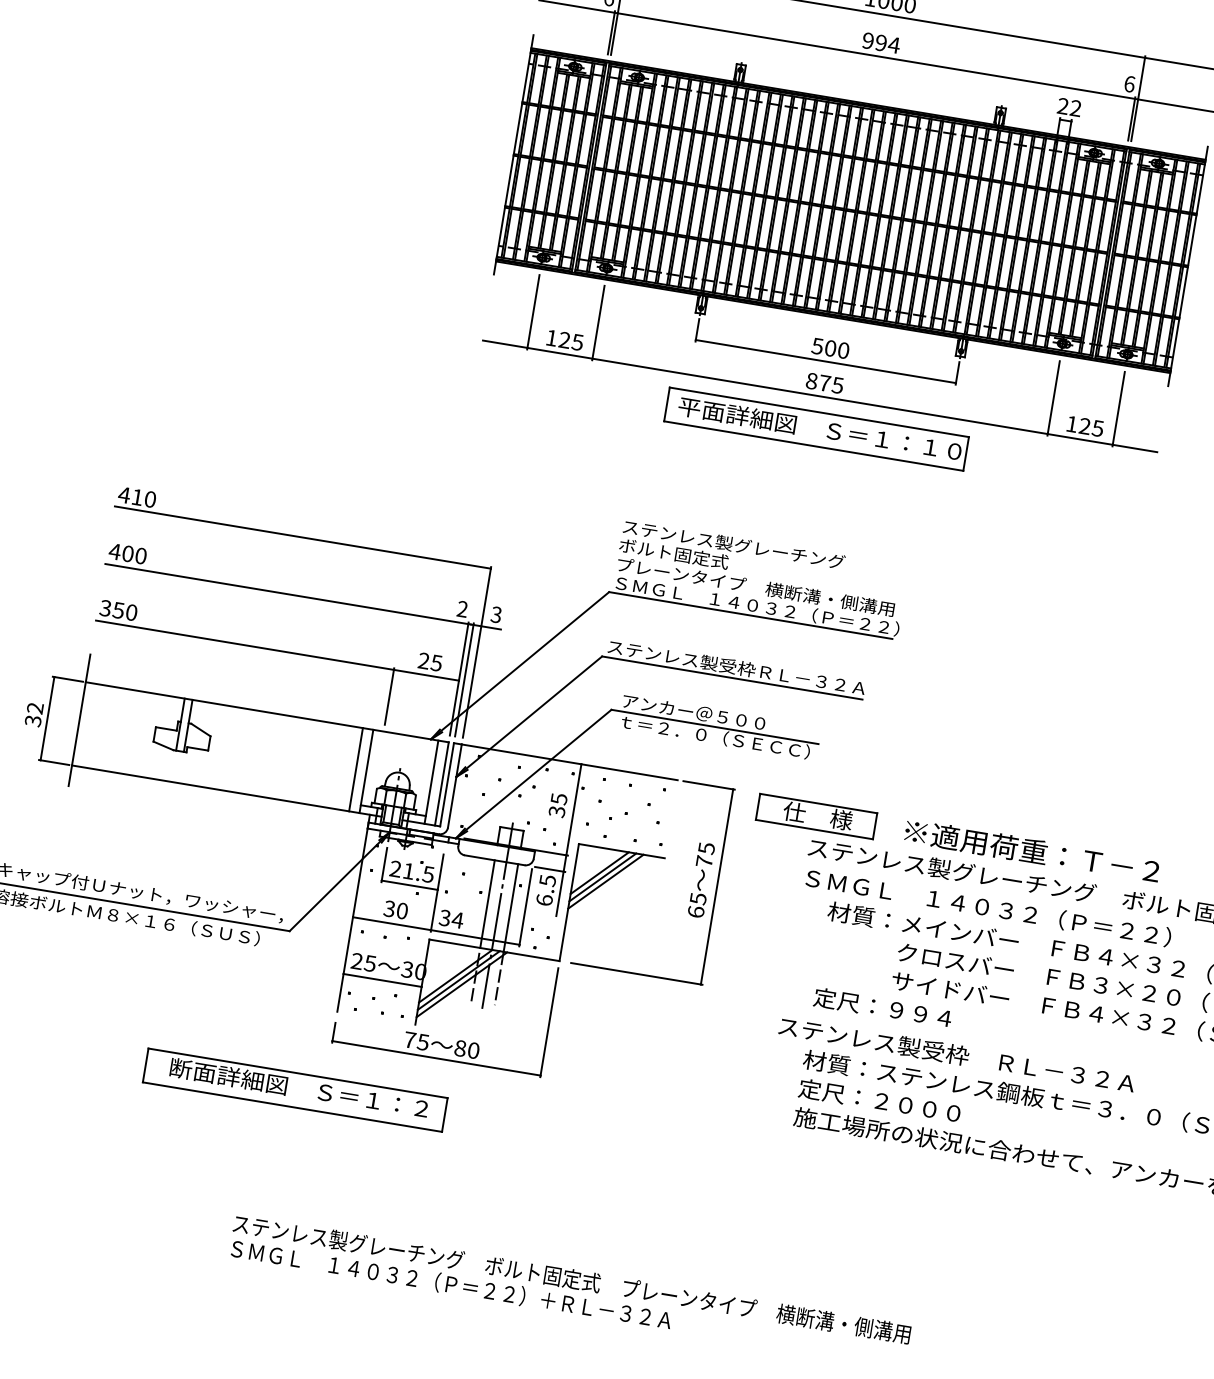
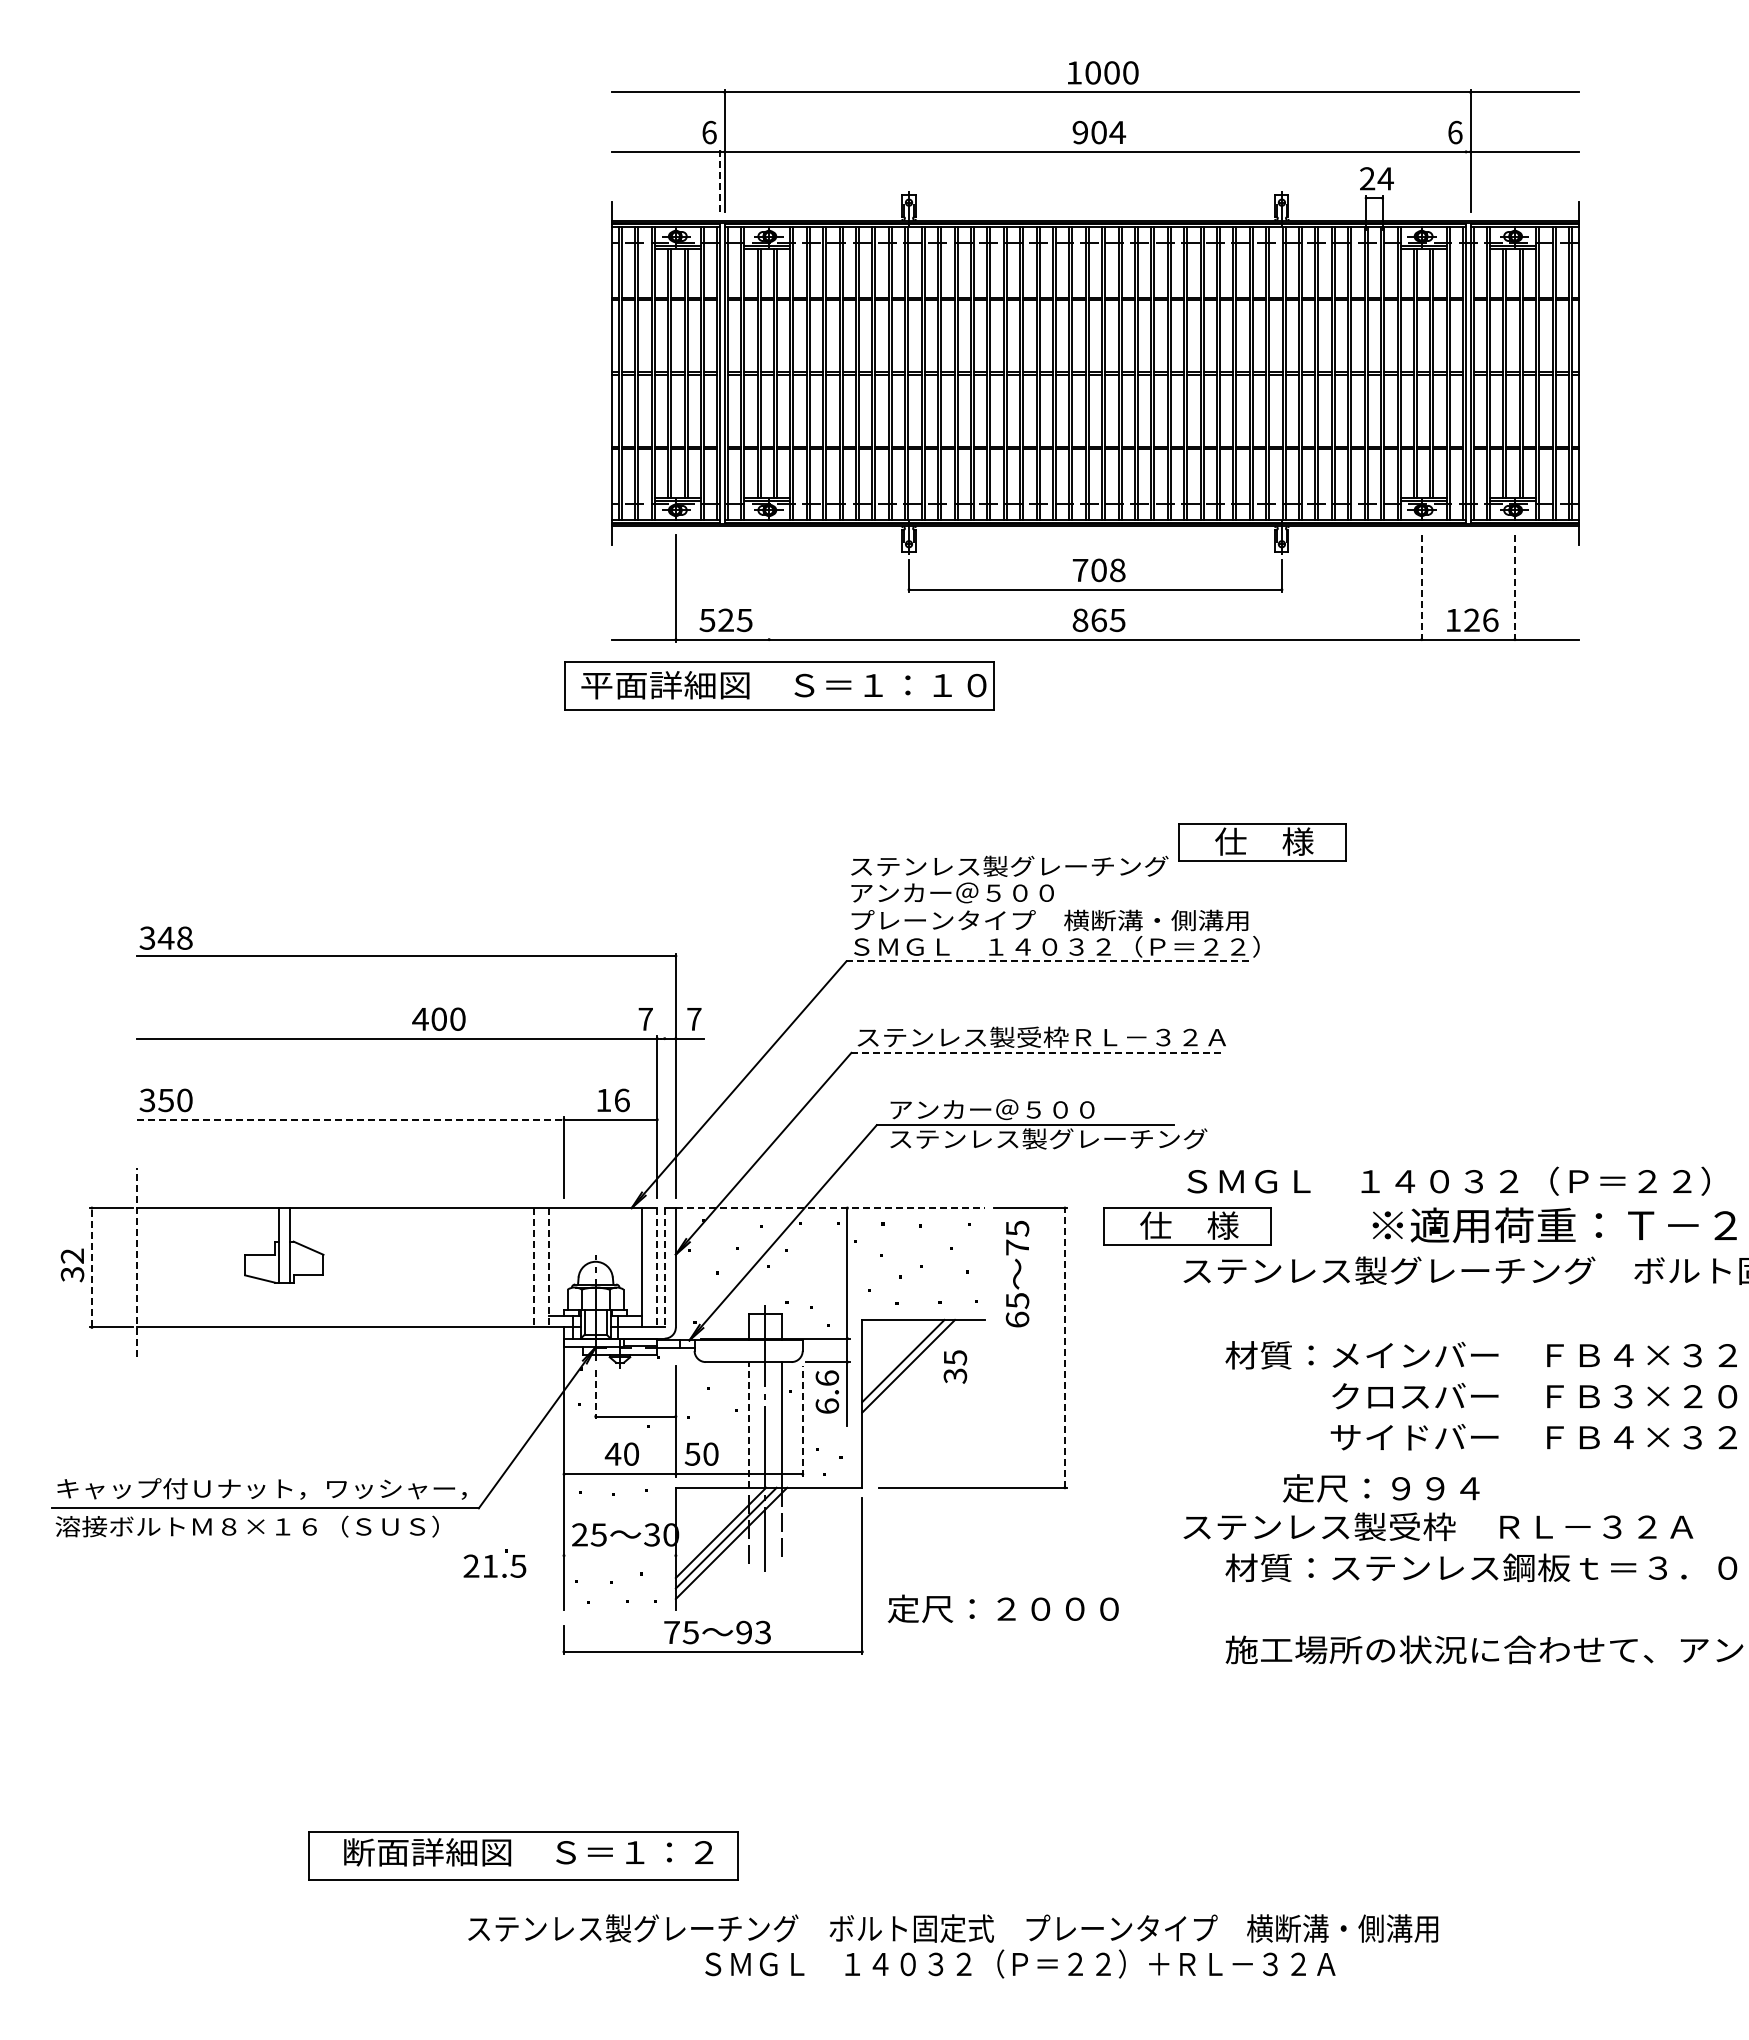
line: (611, 32) -> (720, 180), solid -> dashed
text: (880, 42) -> (1098, 132), 994 -> 904
text: (1075, 108) -> (1385, 178), 22 -> 24
line: (1131, 118) -> (1466, 180), removed
line: (598, 323) -> (769, 588), removed
text: (551, 338) -> (707, 620), 125 -> 525
text: (830, 348) -> (1098, 570), 500 -> 708
text: (824, 383) -> (1098, 620), 875 -> 865
line: (1053, 399) -> (1421, 589), solid -> dashed
line: (1118, 409) -> (1514, 589), solid -> dashed
part: (816, 428) -> (779, 685), moved
text: (1097, 428) -> (1490, 620), 125 -> 126
text: (136, 496) -> (165, 937), 410 -> 348
text: (127, 553) -> (438, 1018), moved
text: (690, 556) -> (951, 892), ボルト固定式 -> アンカー＠５００
part: (913, 557) -> (1262, 842), added
text: (462, 608) -> (645, 1018), 2 -> 7
text: (496, 614) -> (694, 1018), 3 -> 7
line: (750, 615) -> (1049, 961), solid -> dashed
line: (245, 645) -> (350, 1119), solid -> dashed
text: (429, 662) -> (612, 1100), 25 -> 16
line: (732, 677) -> (1038, 1052), solid -> dashed
line: (464, 679) -> (664, 1117), removed
line: (47, 718) -> (91, 1267), solid -> dashed
line: (79, 720) -> (136, 1262), solid -> dashed
text: (729, 738) -> (1048, 1138), ｔ＝２．０（ＳＥＣＣ） -> ステンレス製グレーチング
line: (569, 762) -> (830, 1208), solid -> dashed
line: (356, 769) -> (534, 1267), solid -> dashed
line: (366, 771) -> (549, 1267), solid -> dashed
line: (442, 783) -> (657, 1267), solid -> dashed
line: (446, 784) -> (664, 1267), solid -> dashed
text: (558, 805) -> (955, 1366), moved
text: (1032, 851) -> (1554, 1225), moved
line: (384, 865) -> (595, 1394), solid -> dashed
part: (412, 869) -> (494, 1563), moved
line: (600, 873) -> (898, 1355), removed
text: (701, 879) -> (1017, 1273), moved
text: (547, 880) -> (827, 1378), 6.5 -> 6.6
line: (716, 886) -> (1064, 1347), solid -> dashed
line: (487, 903) -> (748, 1424), solid -> dashed
line: (525, 907) -> (802, 1420), solid -> dashed
text: (988, 907) -> (1448, 1180), moved
text: (389, 908) -> (612, 1453), 30 -> 40
text: (452, 918) -> (702, 1453), 34 -> 50
line: (382, 980) -> (619, 1555), removed
text: (882, 1007) -> (1380, 1488), moved
text: (466, 1049) -> (753, 1632), 80 -> 93
part: (295, 1089) -> (523, 1855), moved
text: (879, 1100) -> (1002, 1608), moved
text: (451, 1284) -> (1020, 1963), moved

